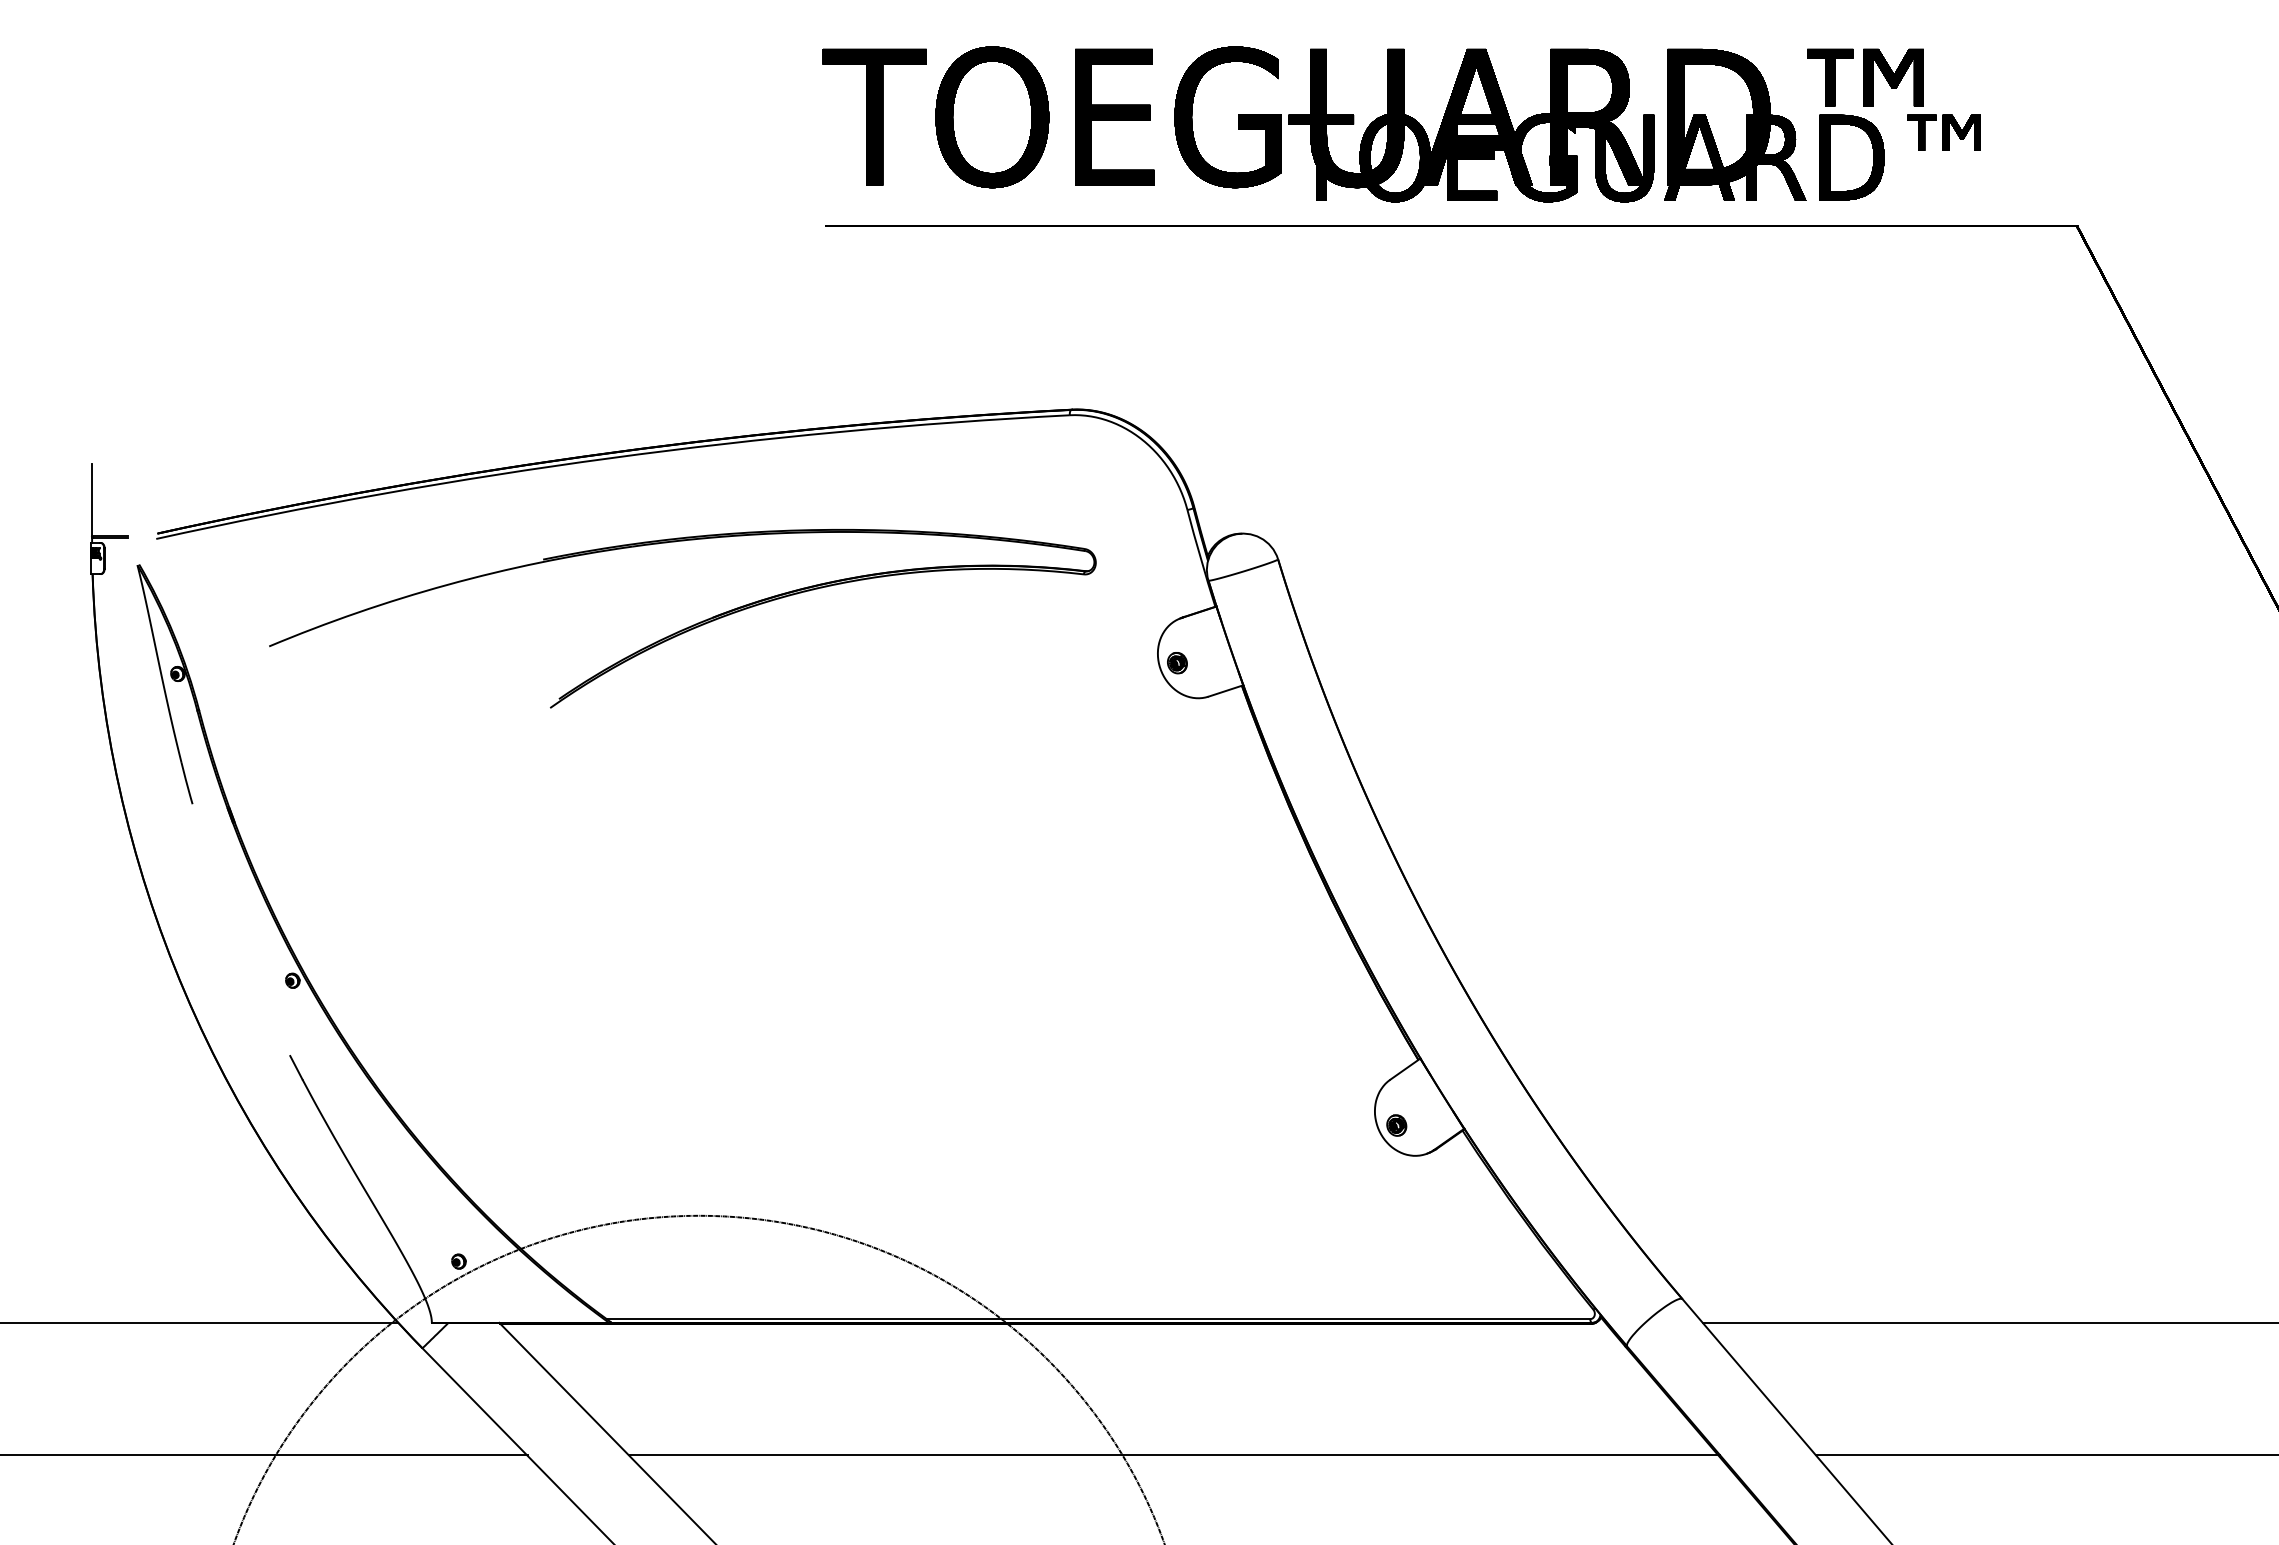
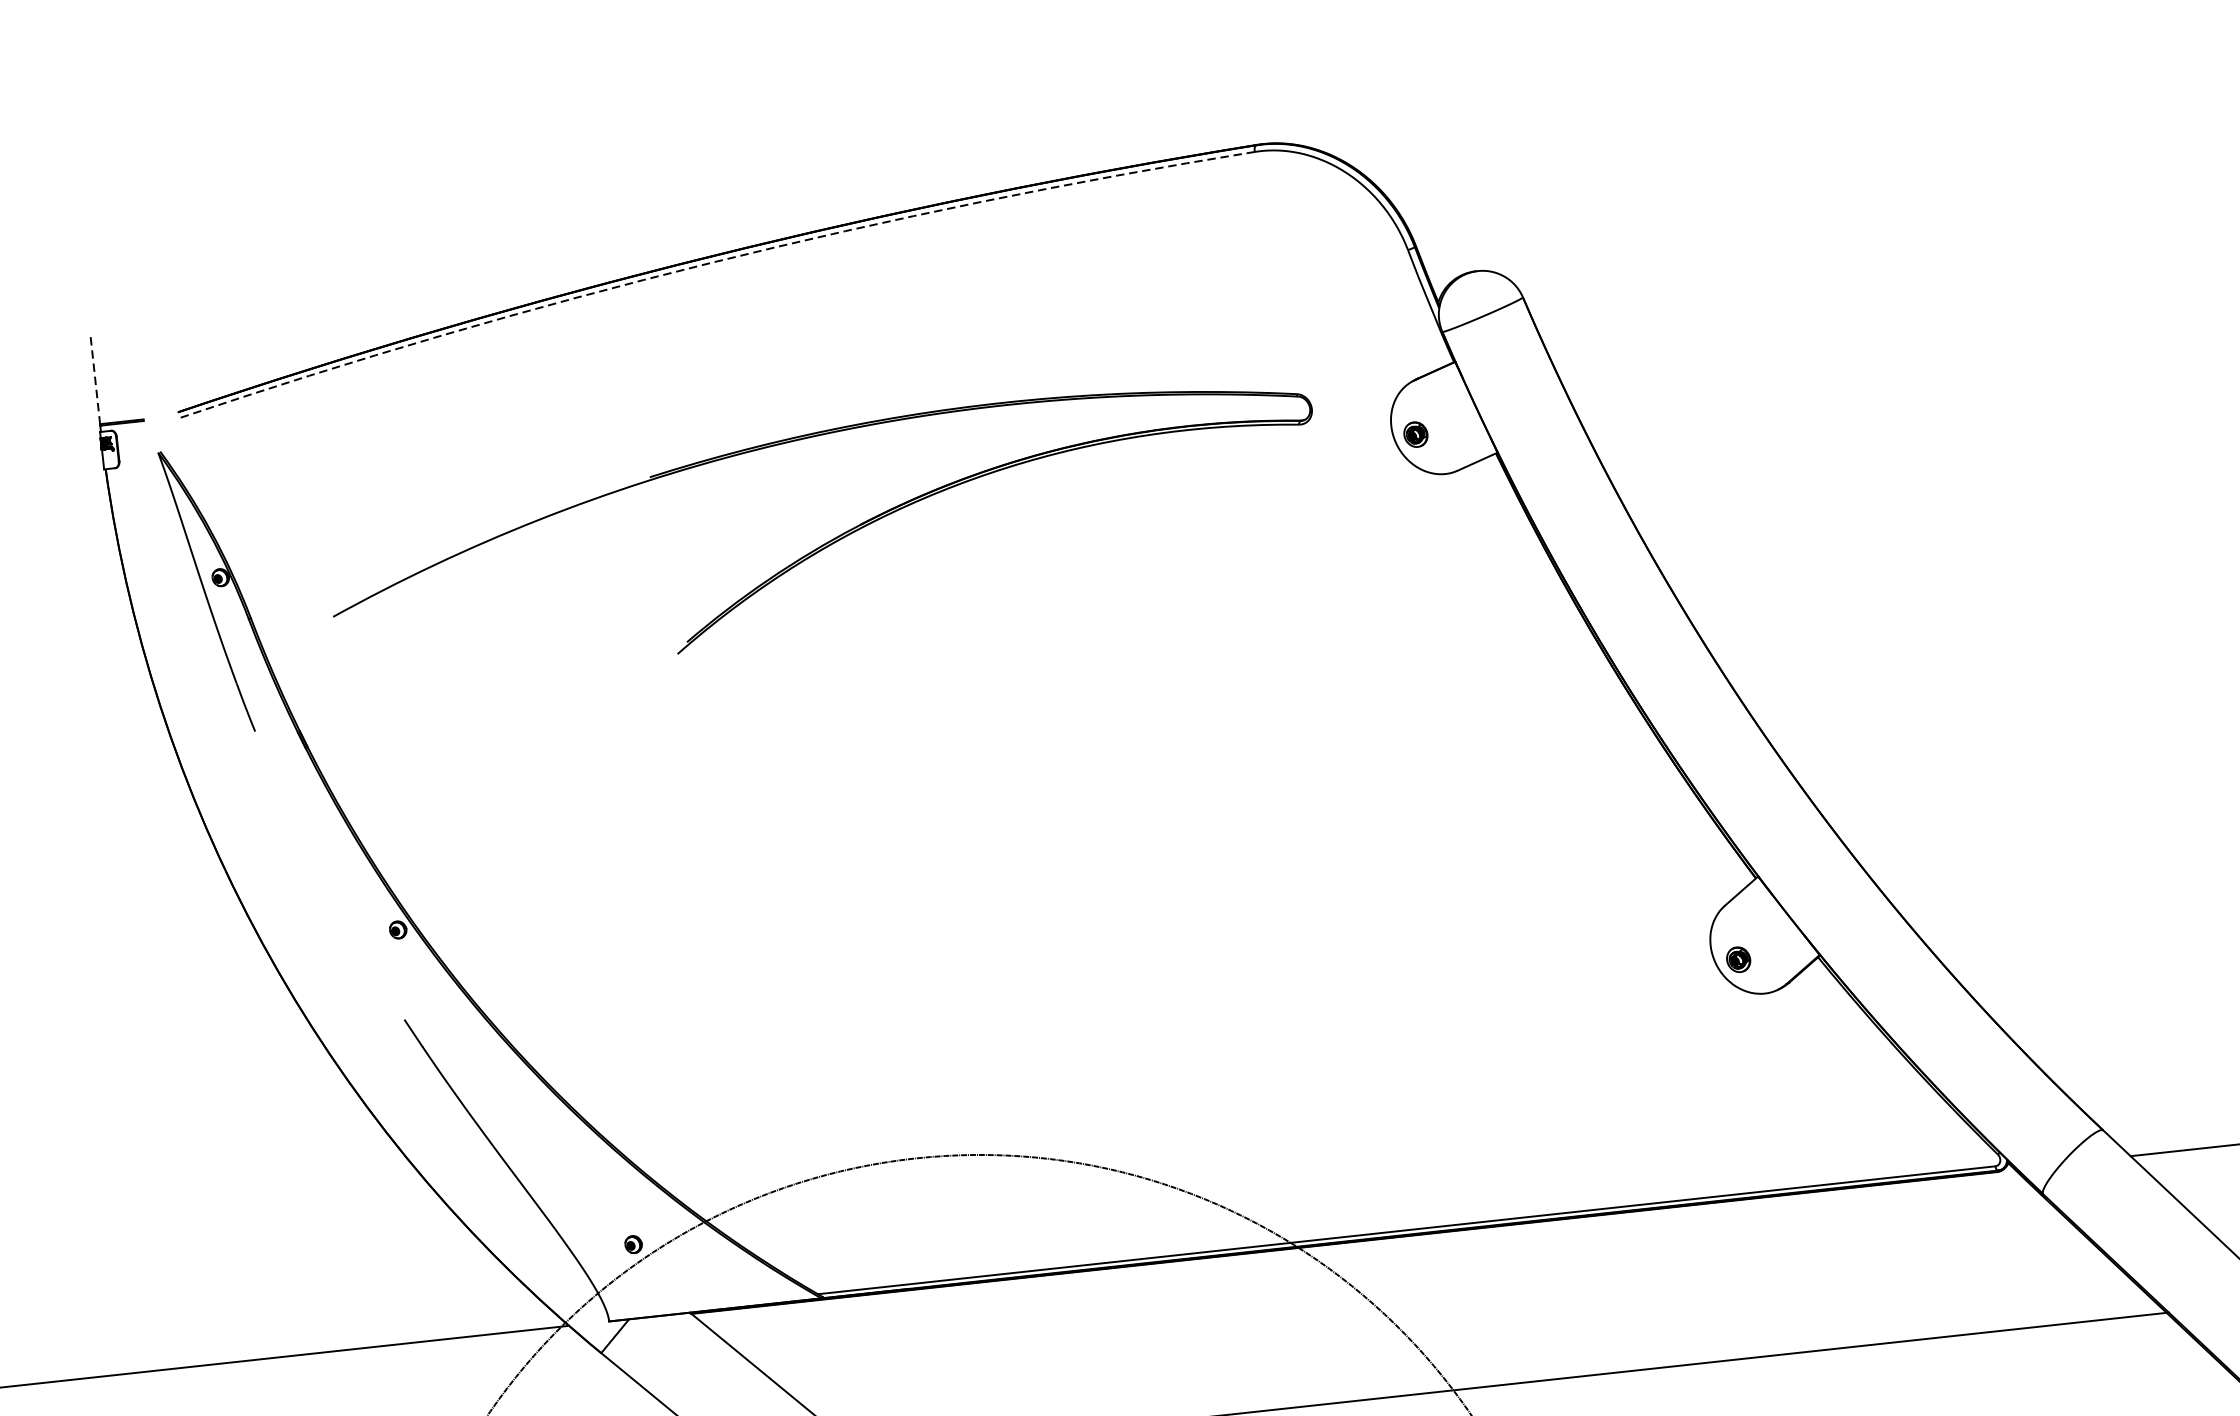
arc: (610, 458) -> (710, 263), solid -> dashed
line: (92, 500) -> (95, 381), solid -> dashed
part: (686, 627) -> (830, 539), moved

